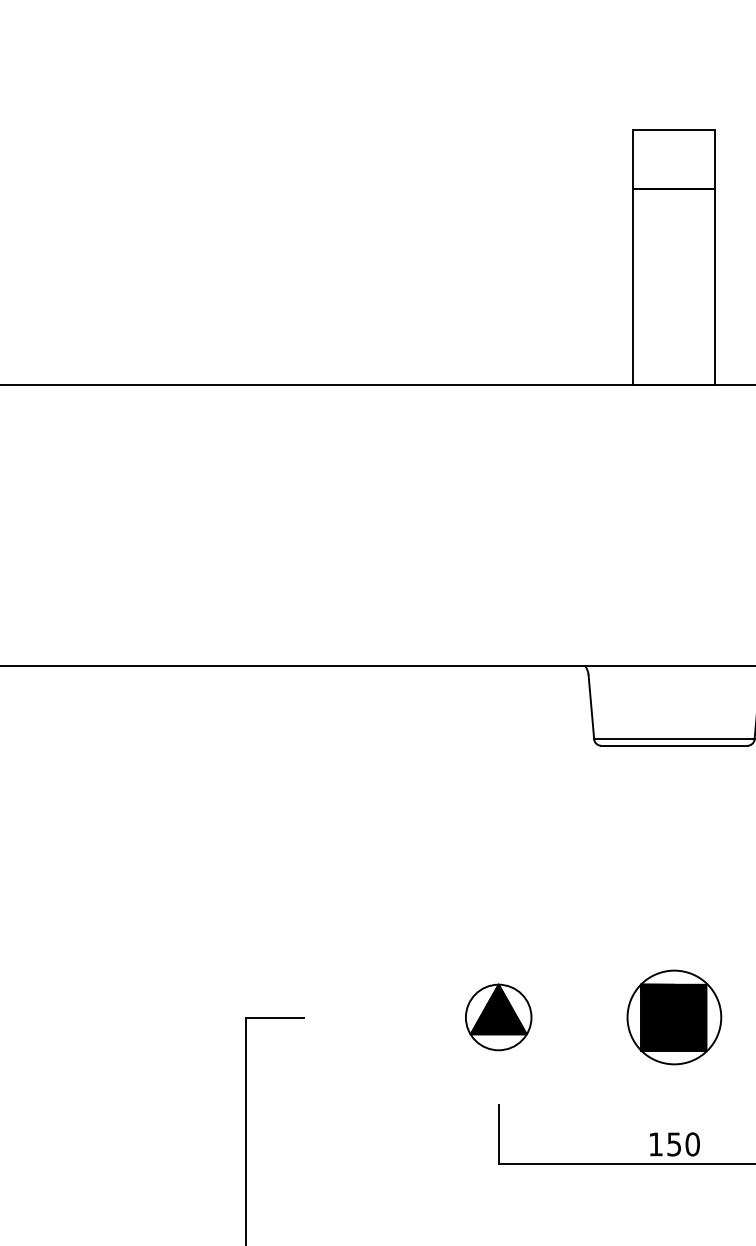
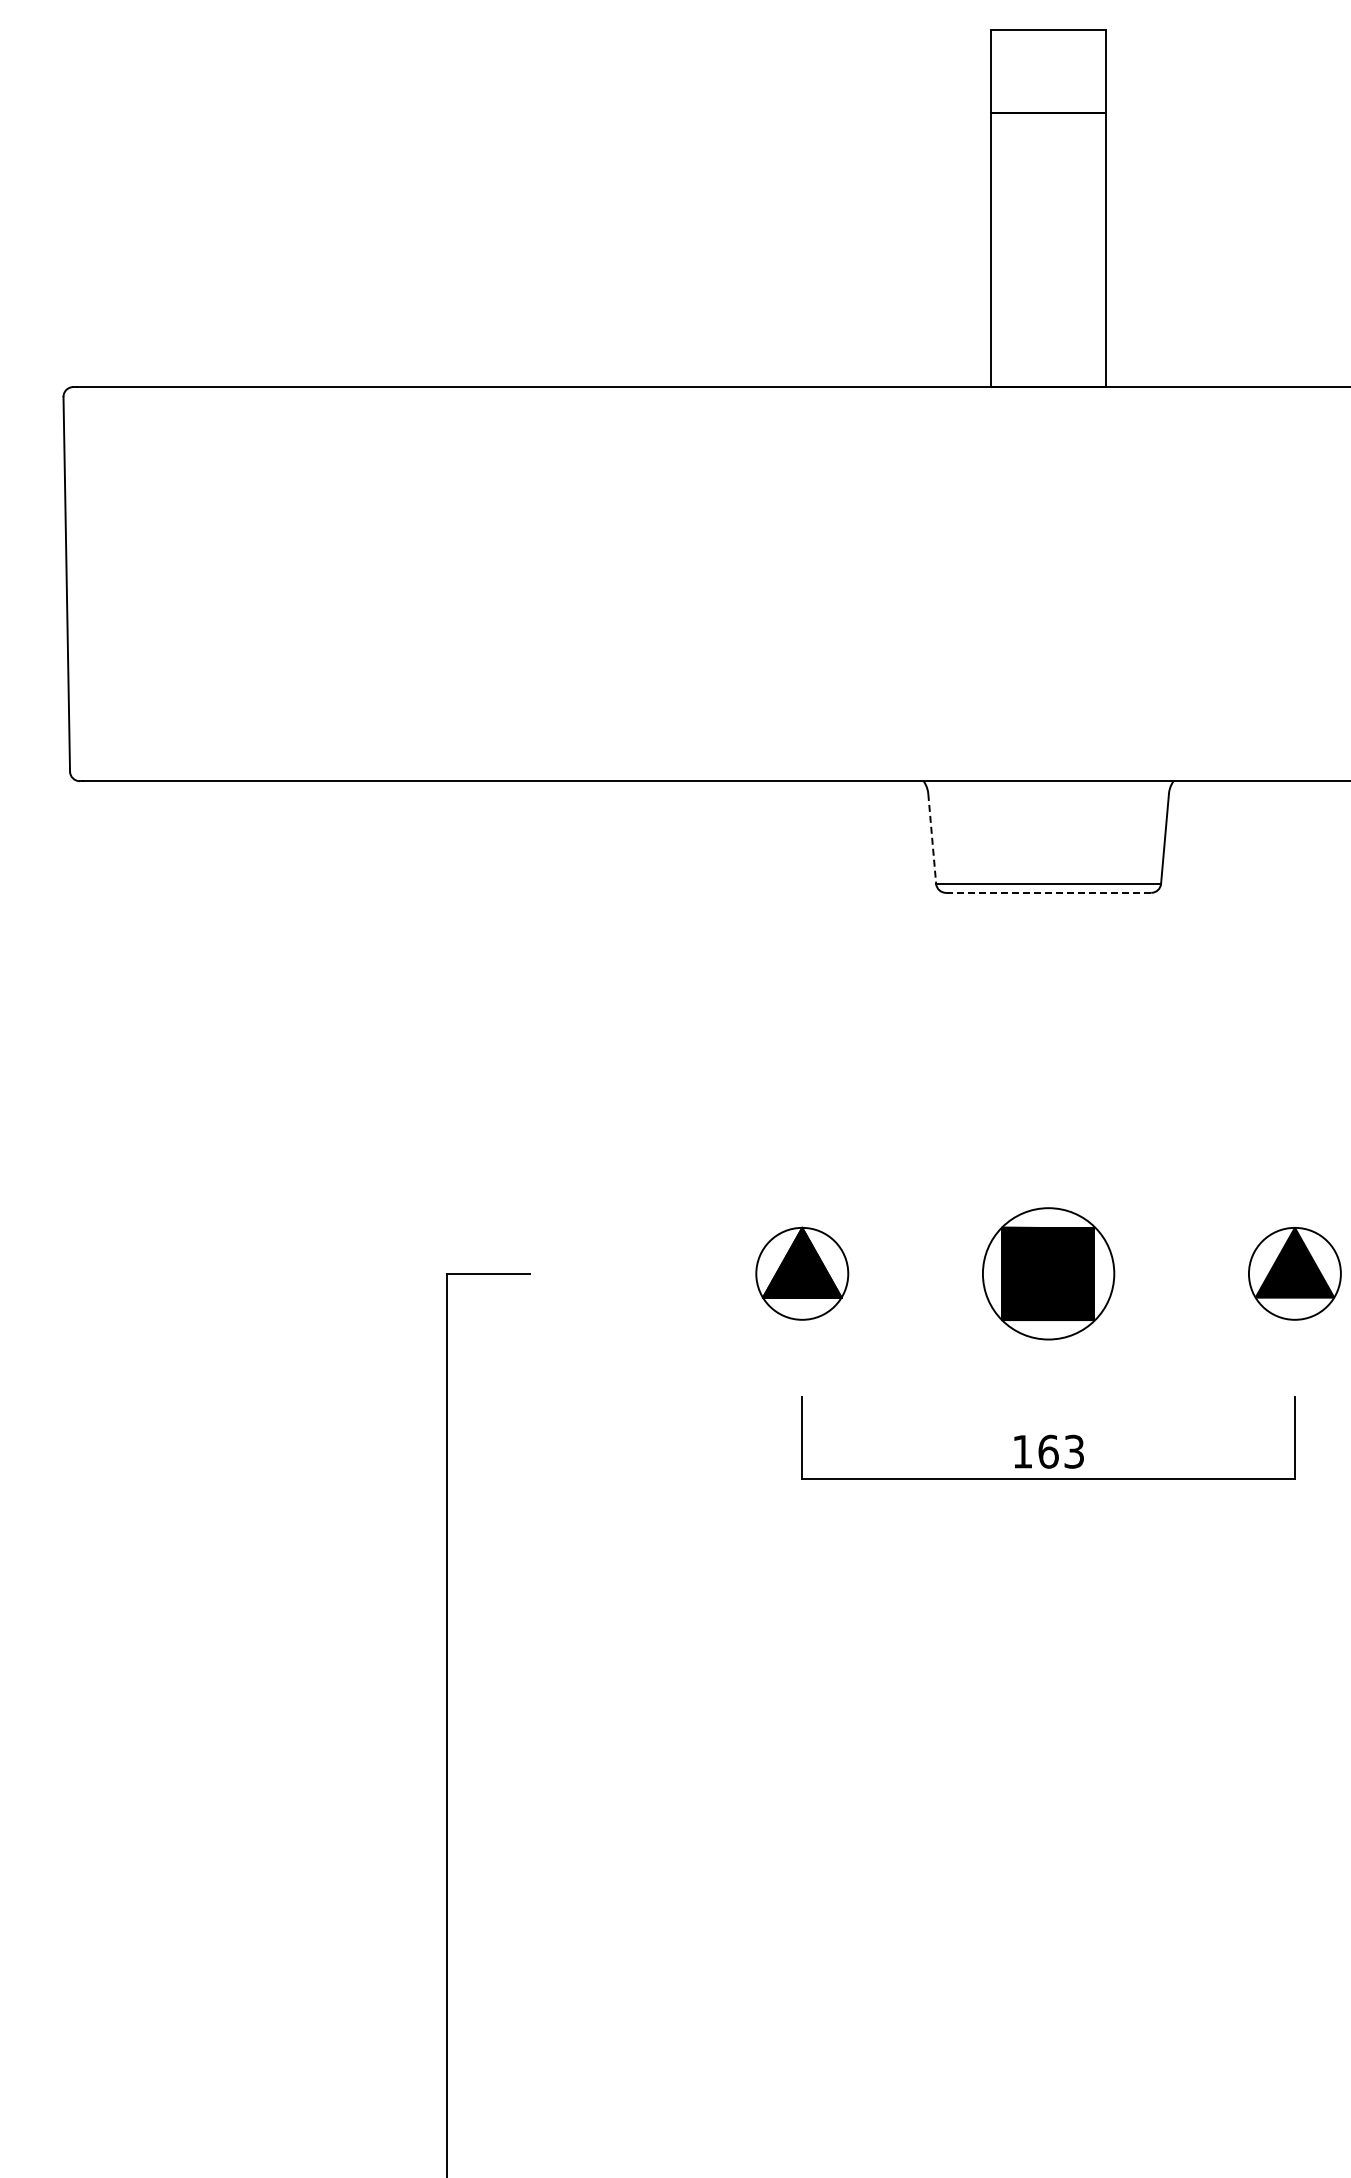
line: (591, 707) -> (932, 839), solid -> dashed
line: (674, 745) -> (1048, 892), solid -> dashed
text: (683, 1144) -> (1061, 1451), 150 -> 163

